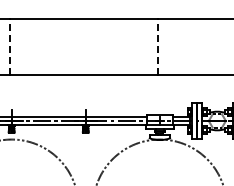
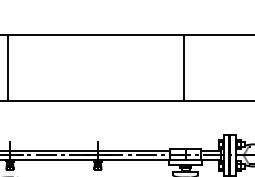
line: (9, 46) -> (7, 67), dashed -> solid
line: (158, 46) -> (184, 67), dashed -> solid

